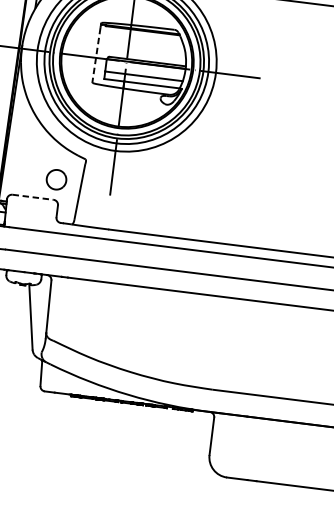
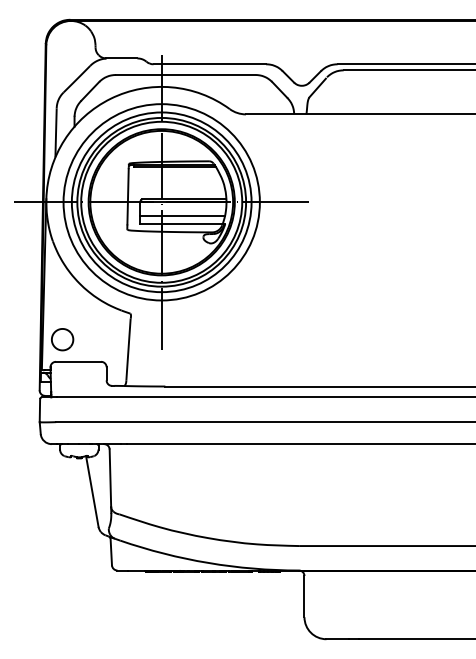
line: (97, 52) -> (128, 196), dashed -> solid
part: (56, 179) -> (62, 339), moved
line: (33, 196) -> (78, 361), dashed -> solid

